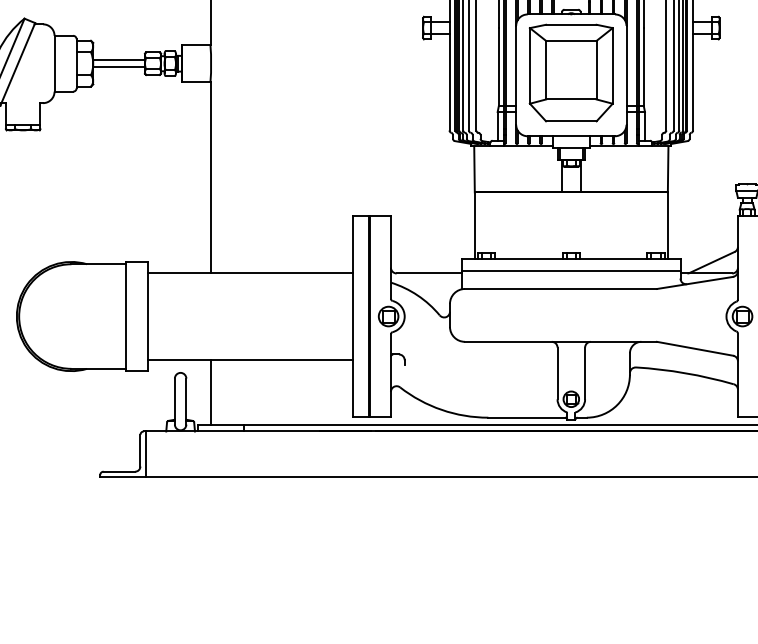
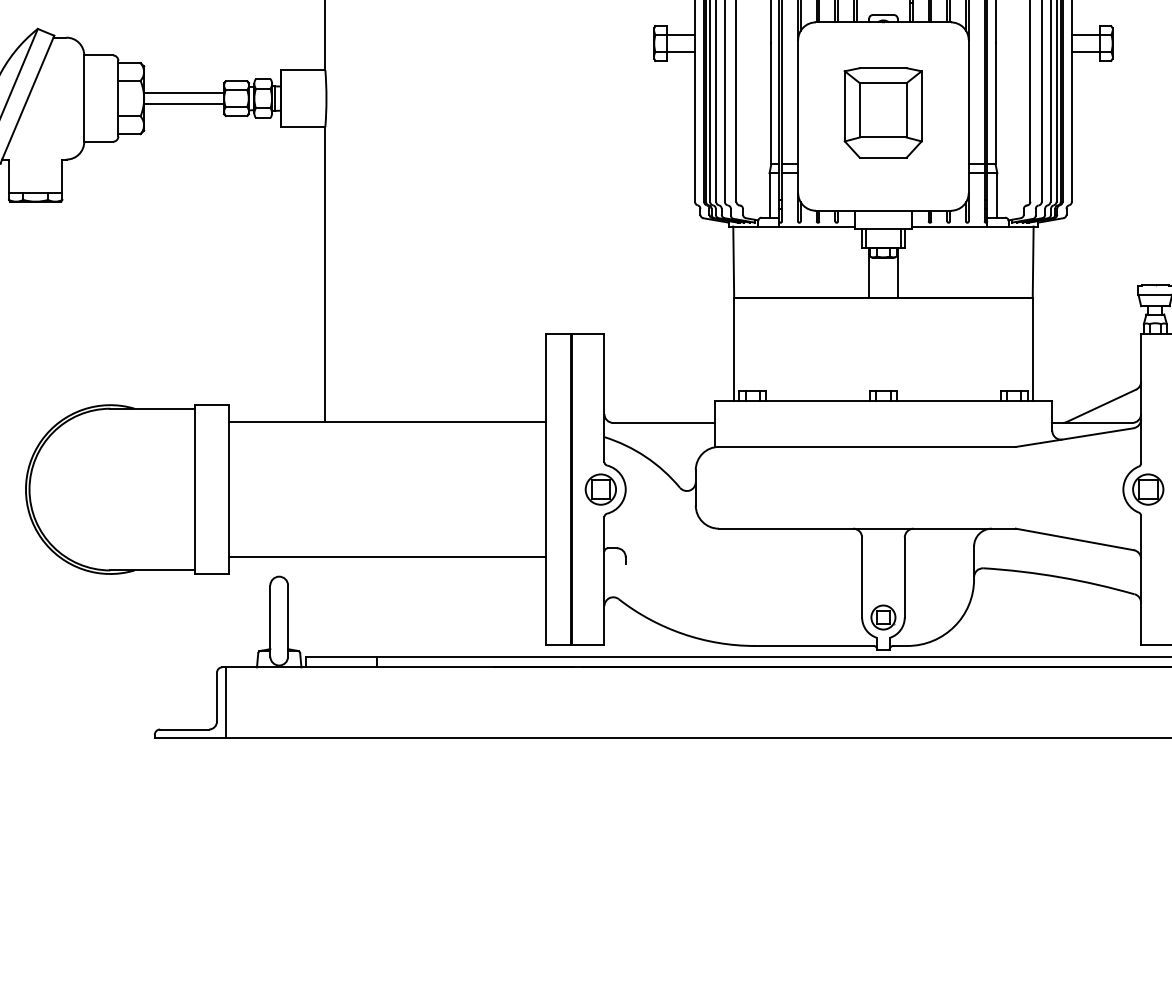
part: (570, 72) -> (882, 112), size x0.6
line: (571, 270) -> (883, 418), removed
line: (210, 392) -> (325, 607), removed

